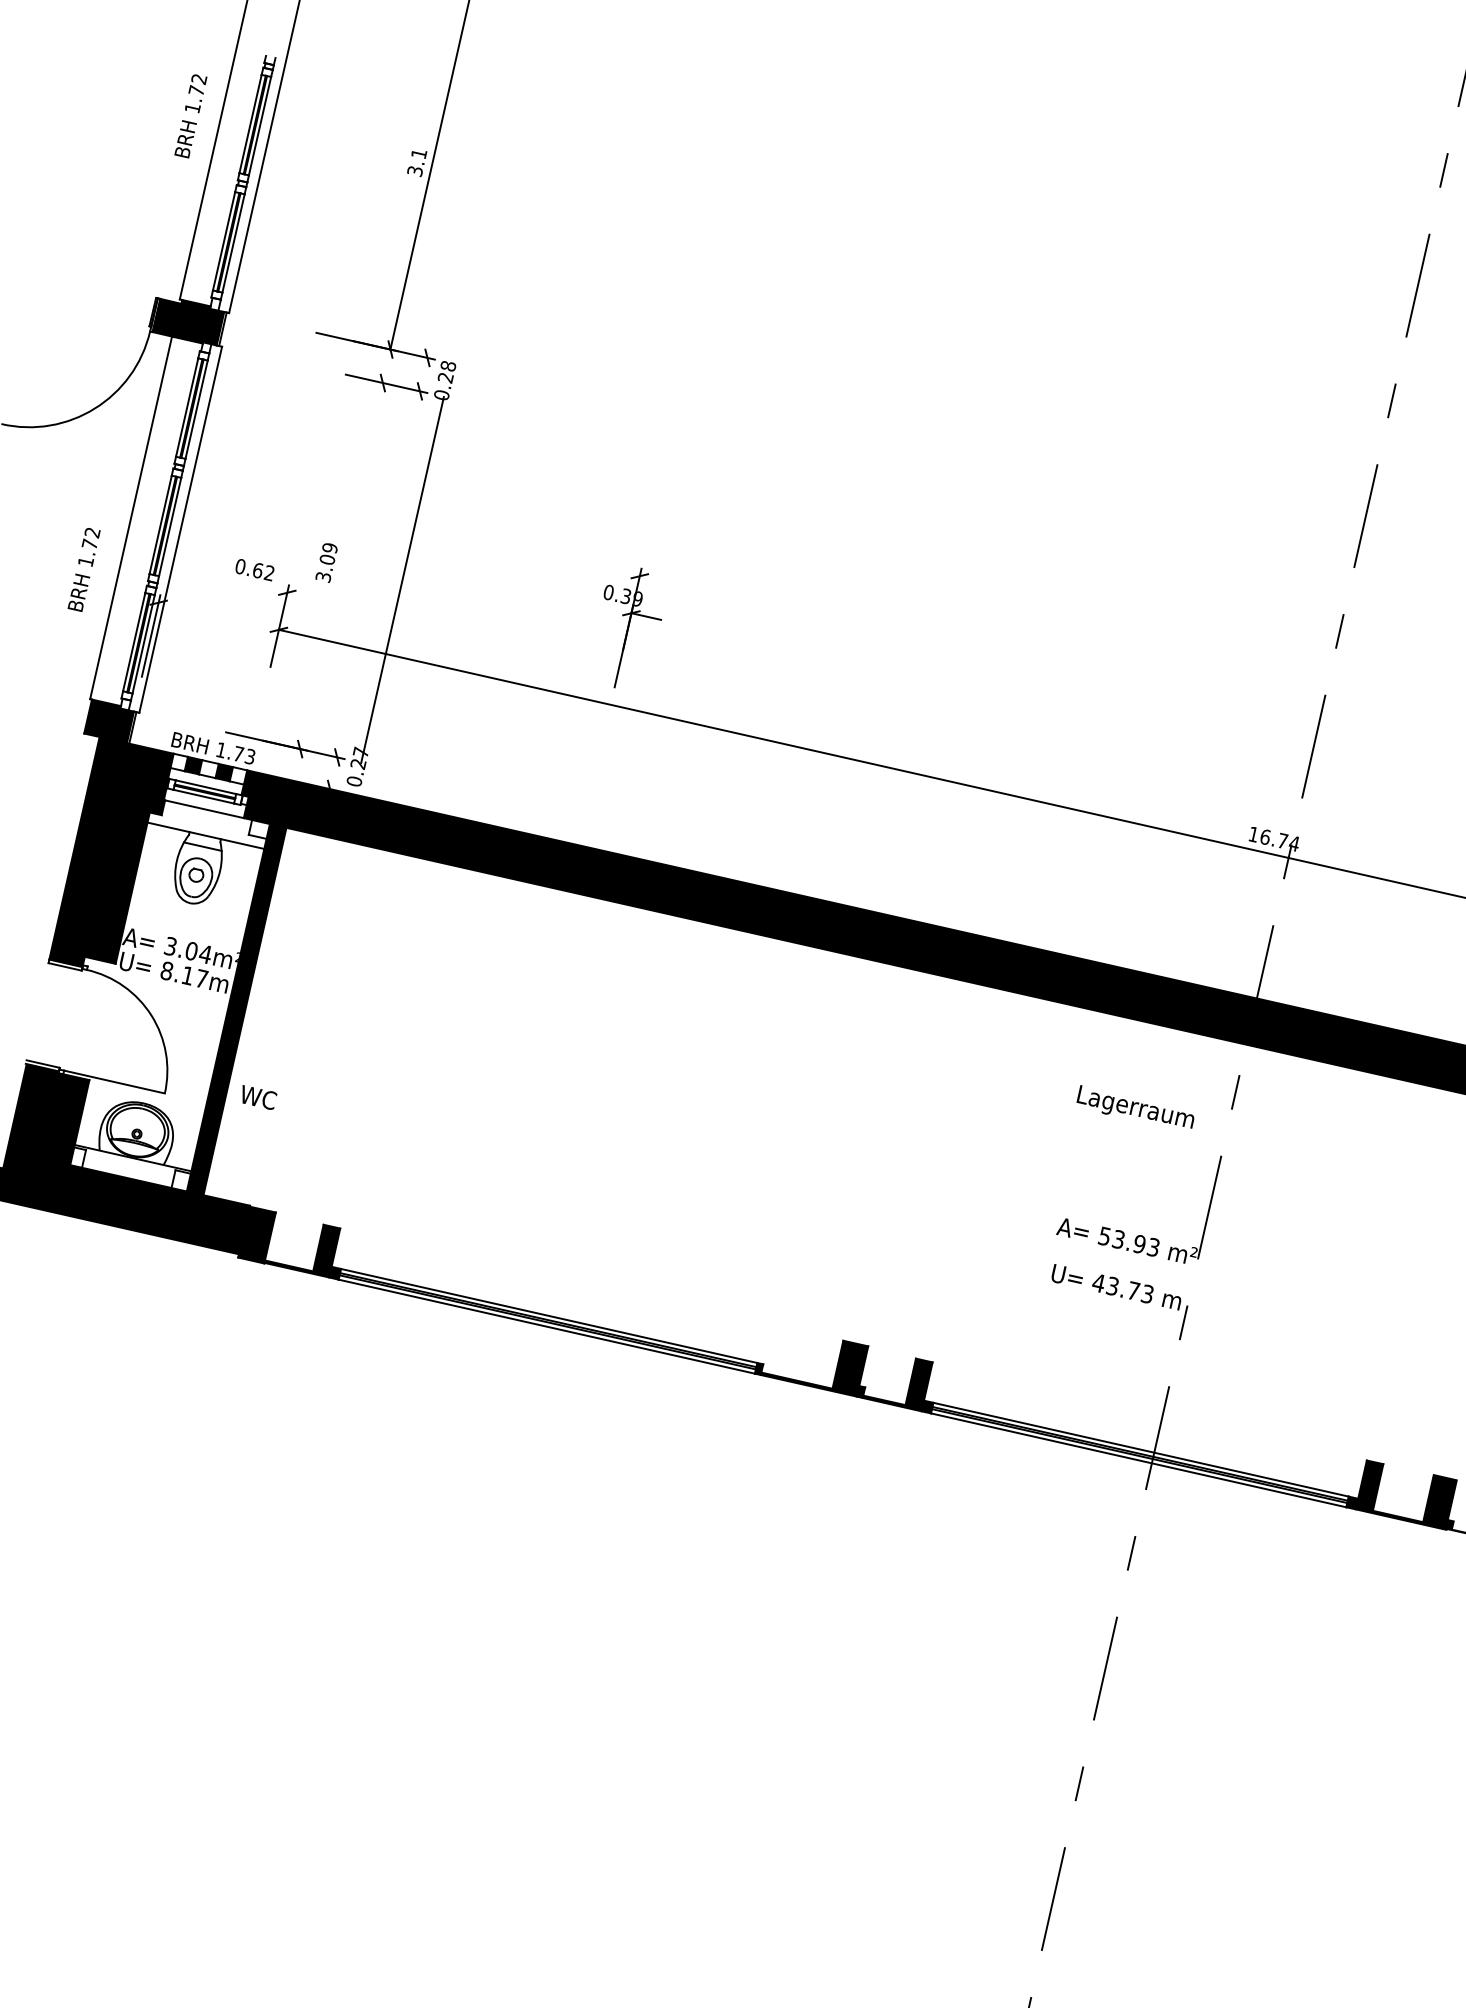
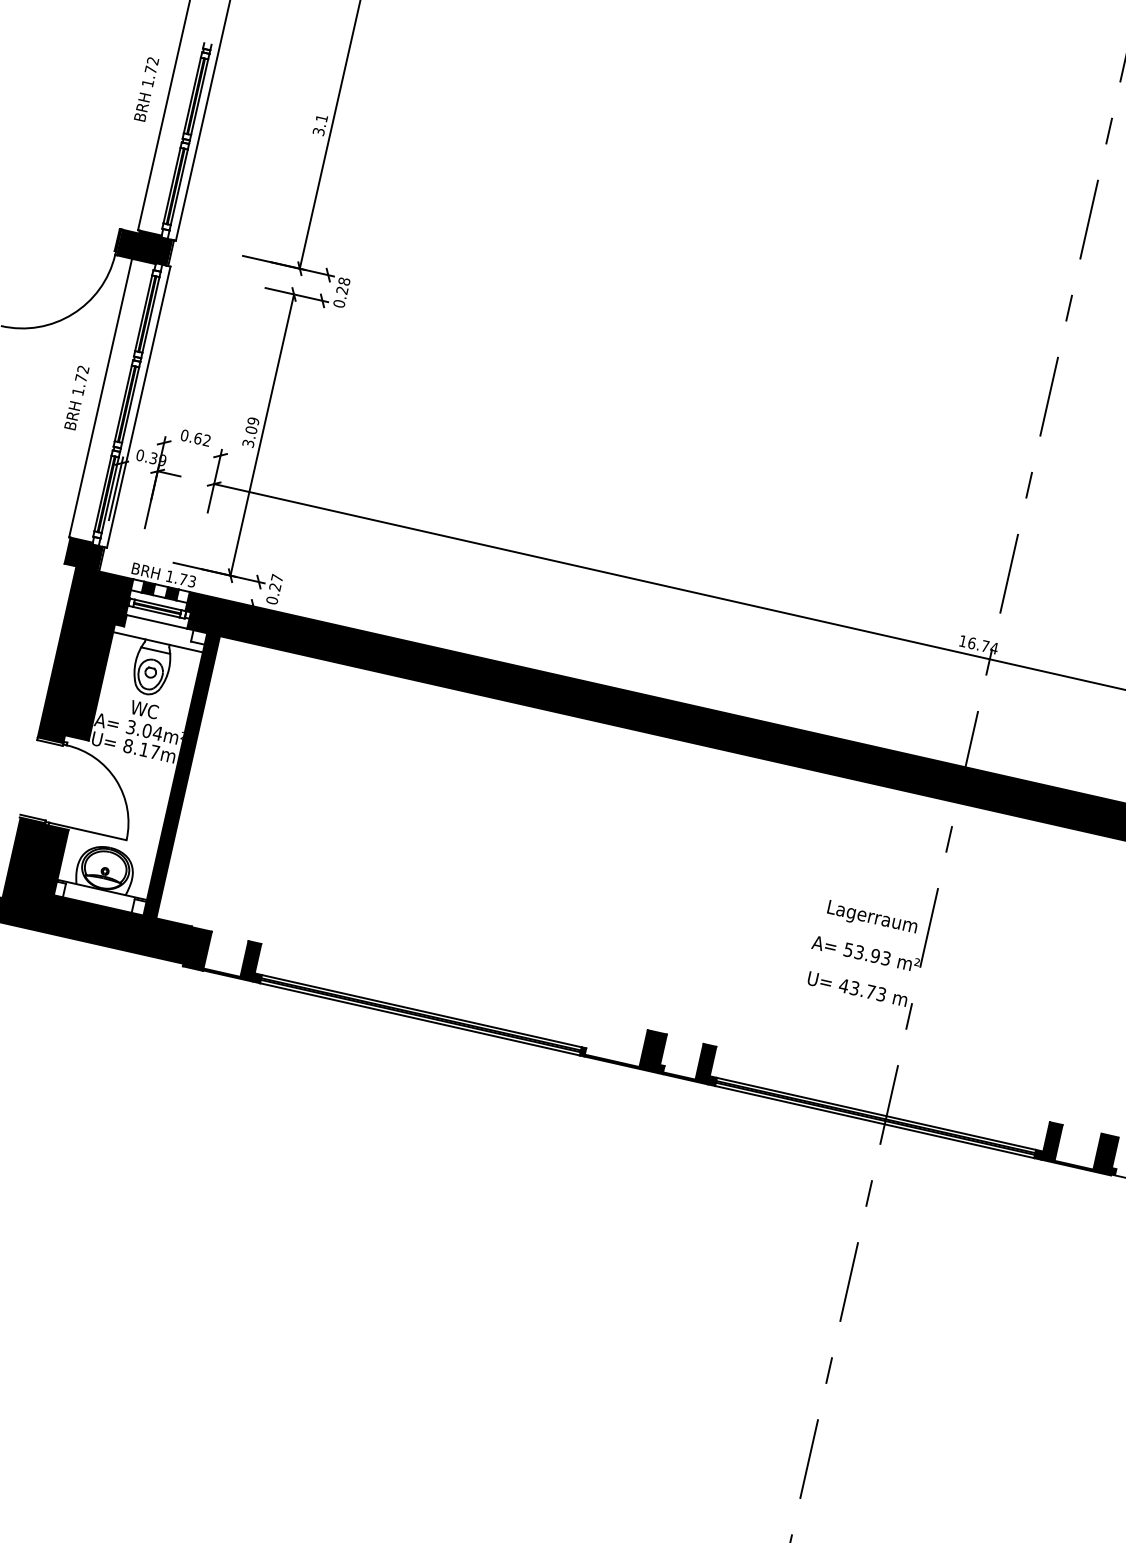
text: (83, 569) -> (76, 397), moved
line: (402, 580) -> (262, 435), moved
part: (632, 627) -> (158, 482), moved
text: (259, 1097) -> (145, 709), moved
text: (1135, 1106) -> (872, 916), moved

